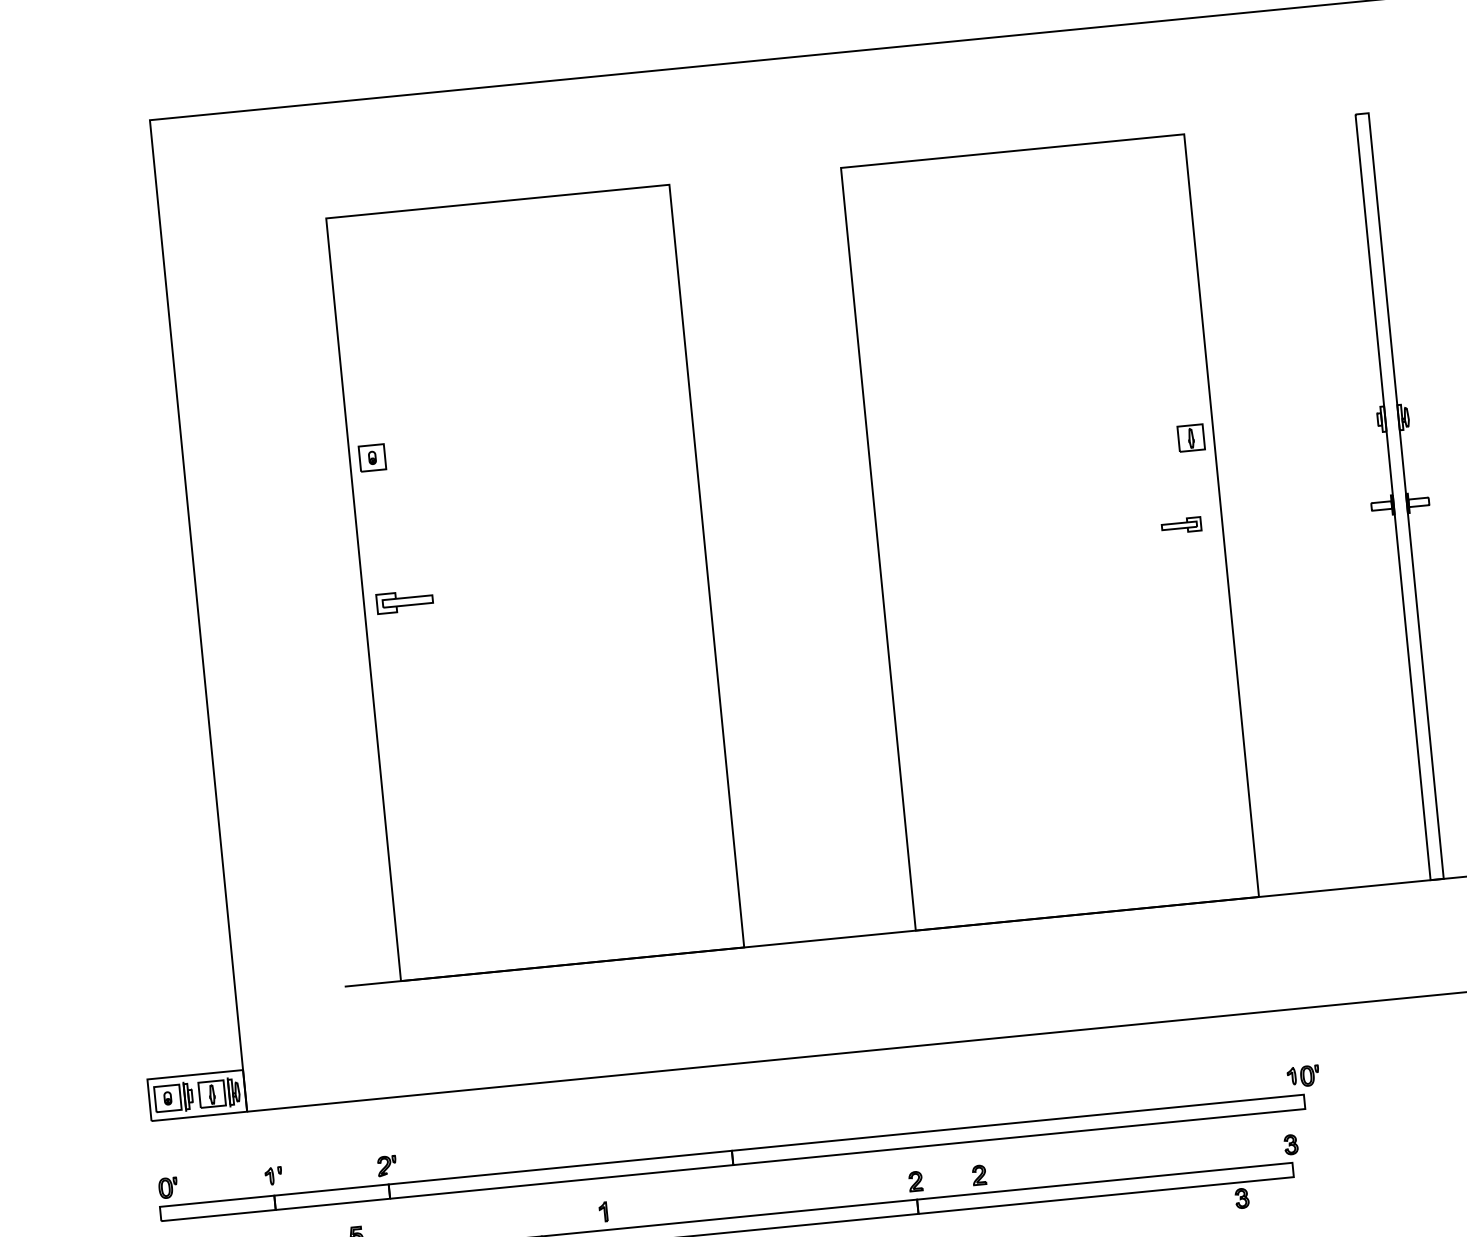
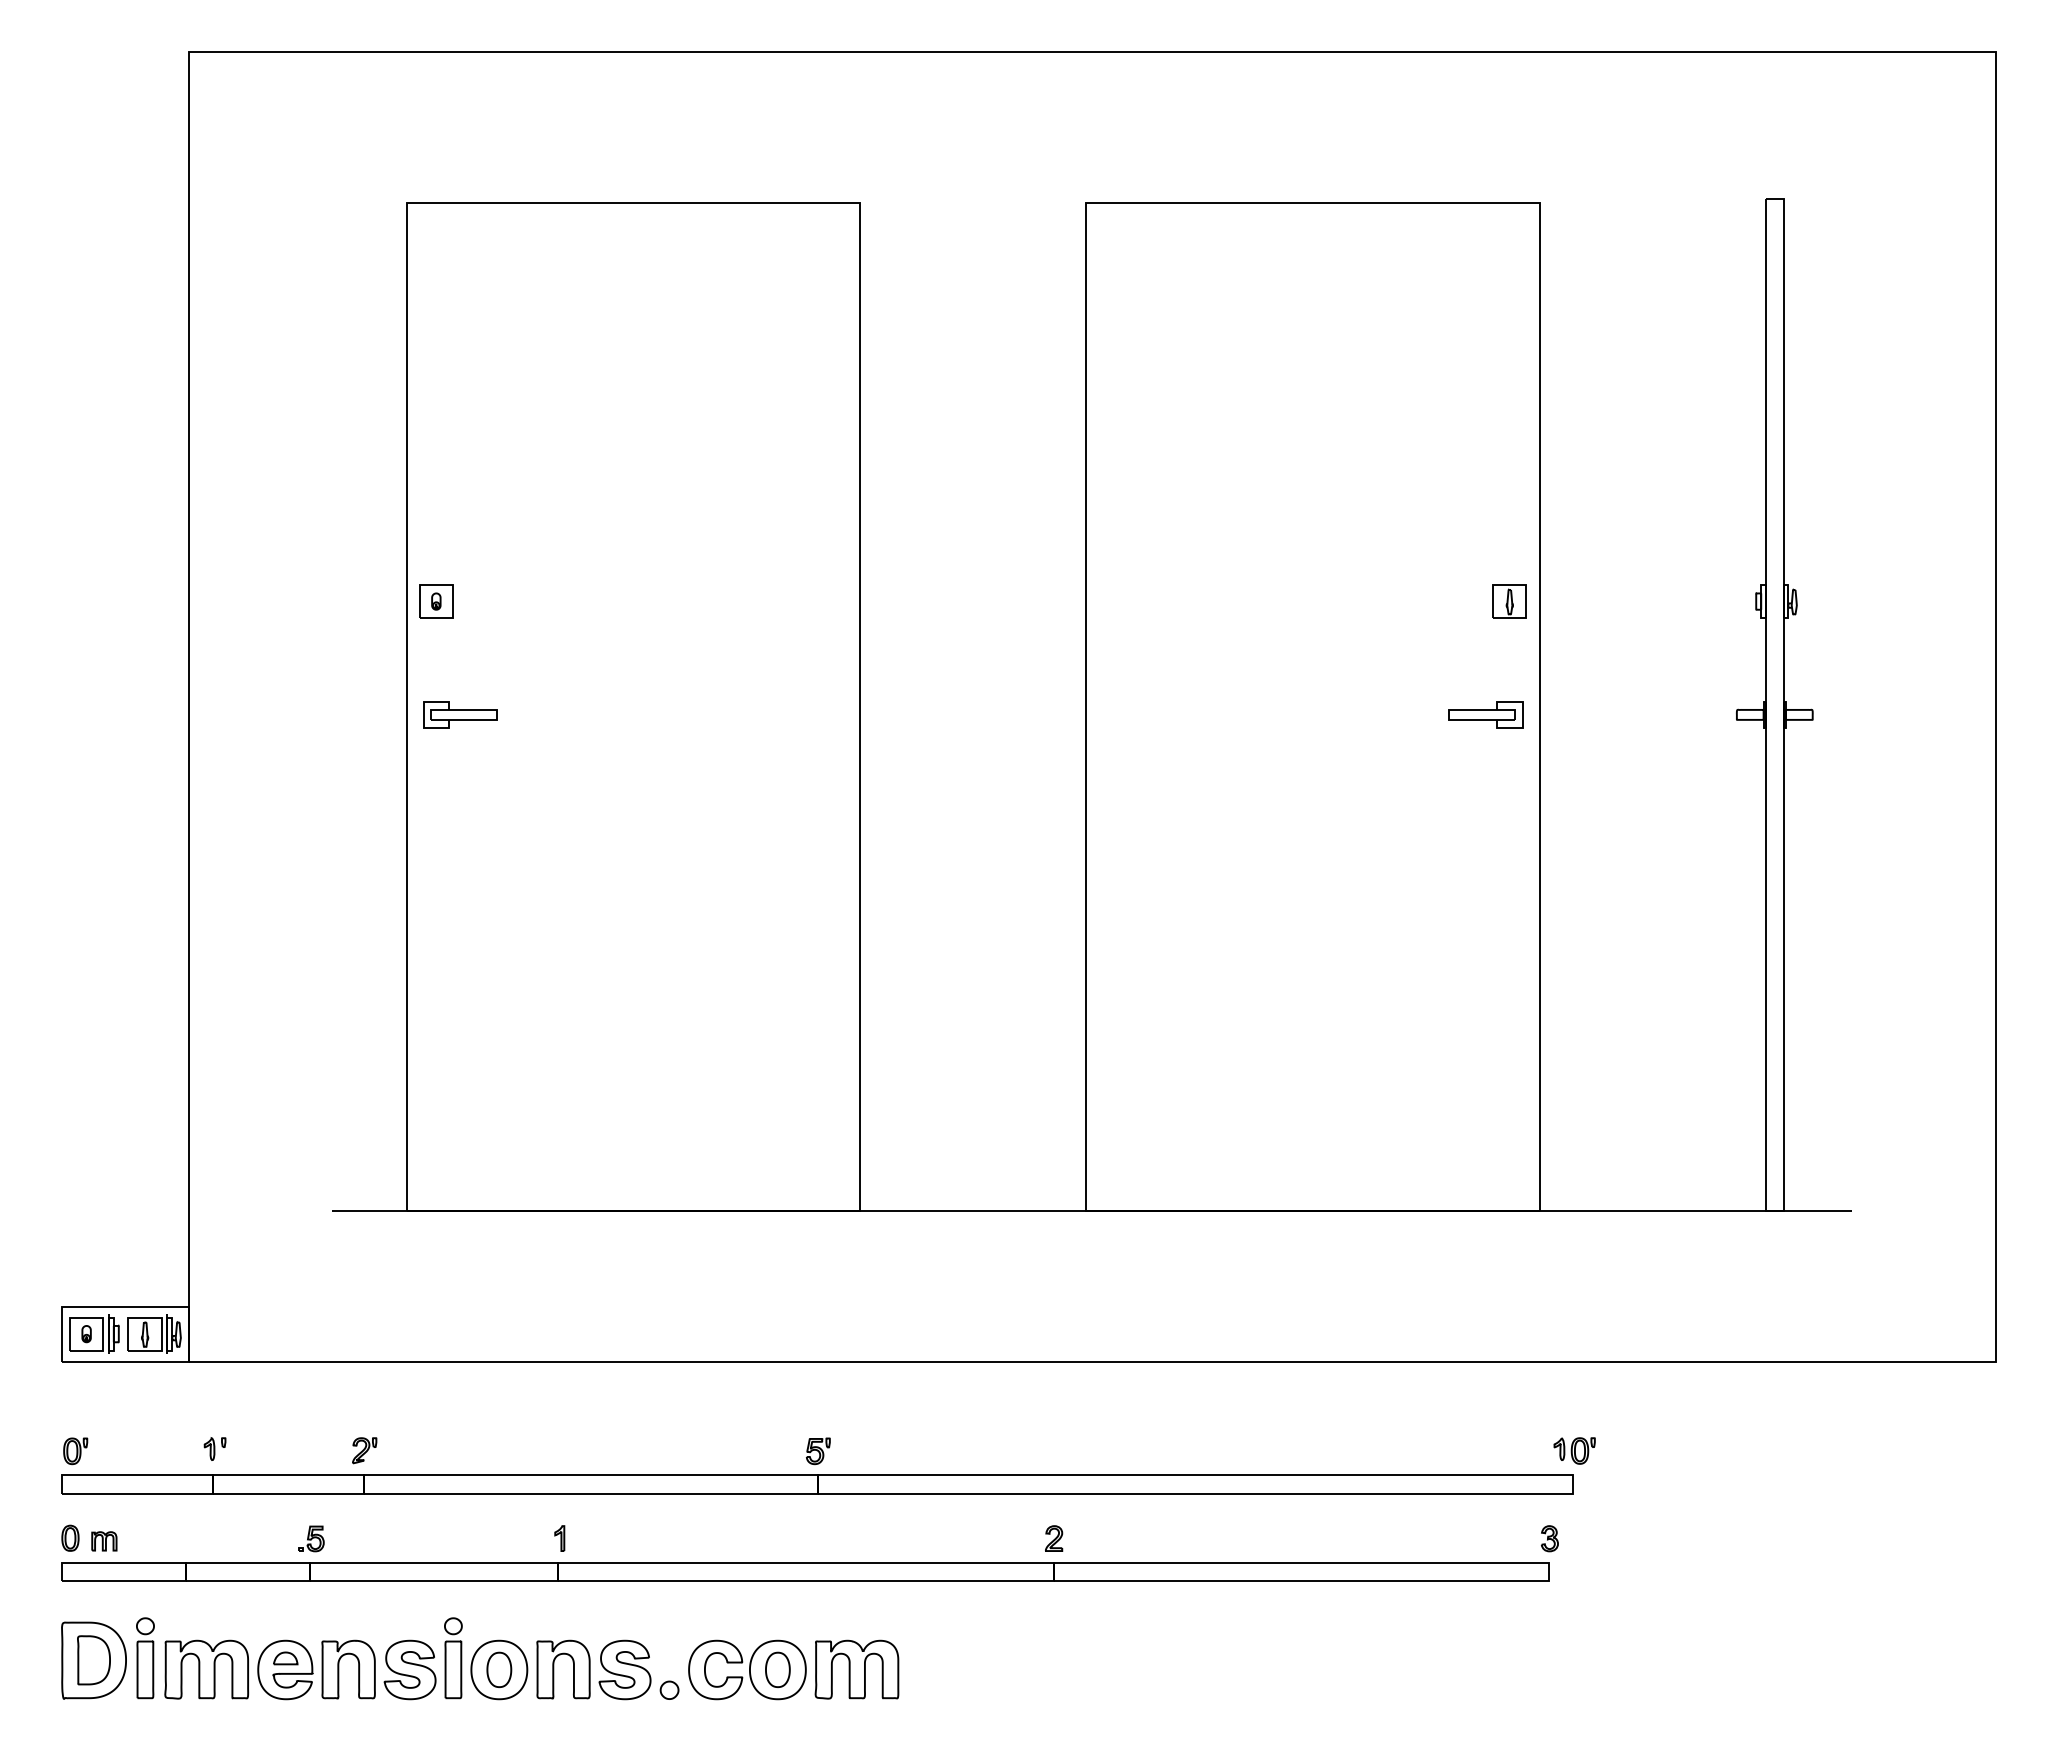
part: (372, 457) -> (436, 601), moved
part: (1181, 525) -> (1485, 714), size x1.43
part: (730, 1133) -> (818, 1451), added
part: (979, 1175) -> (1138, 1538), removed
part: (1241, 1198) -> (1478, 1602), removed
part: (603, 1212) -> (559, 1538), moved

